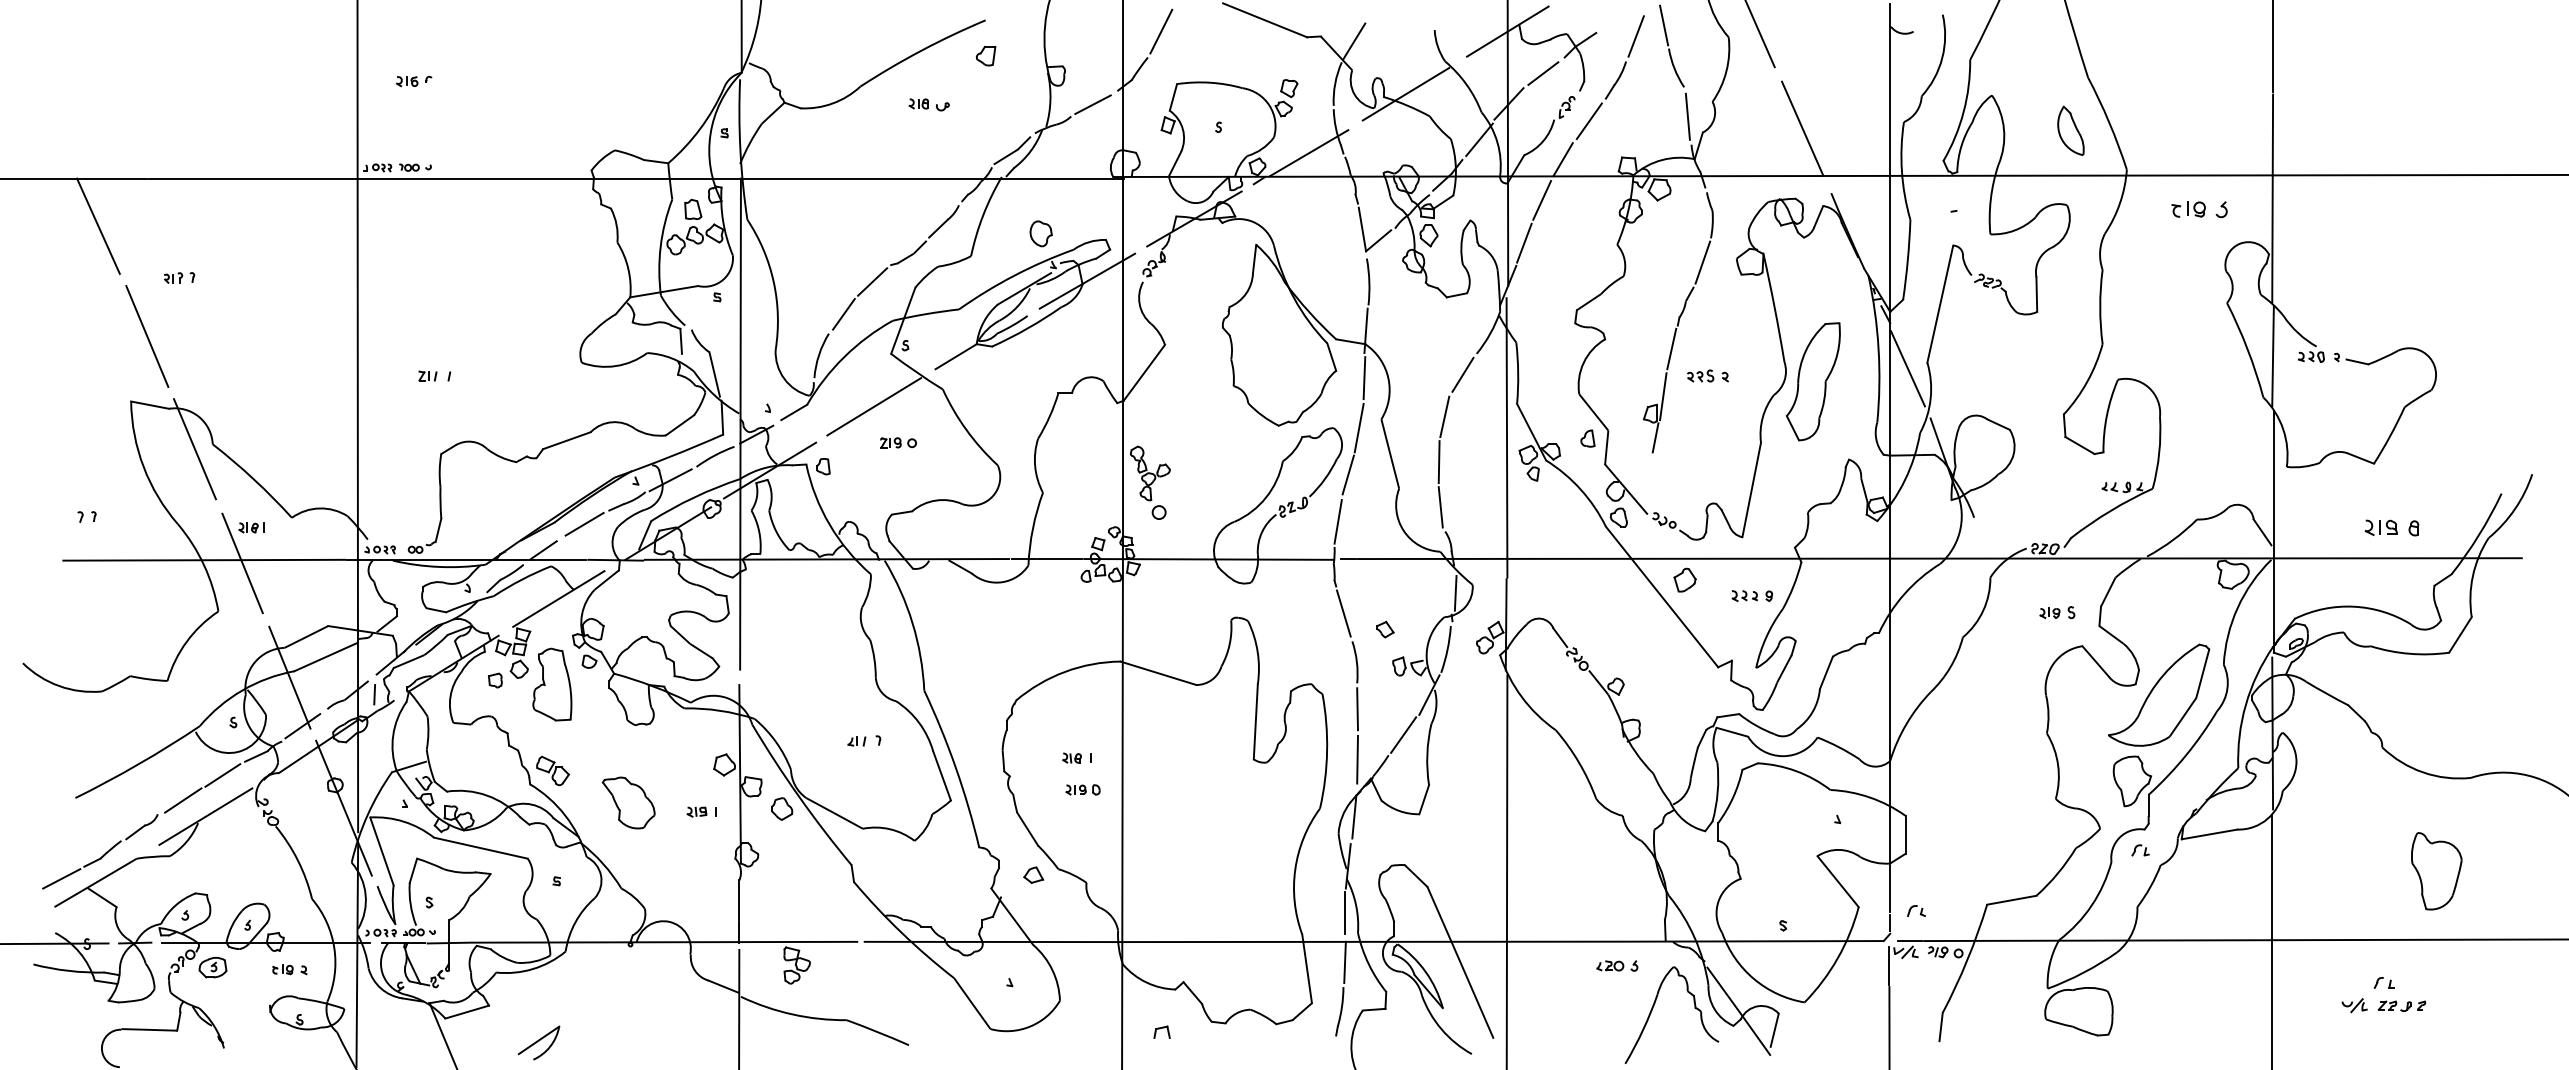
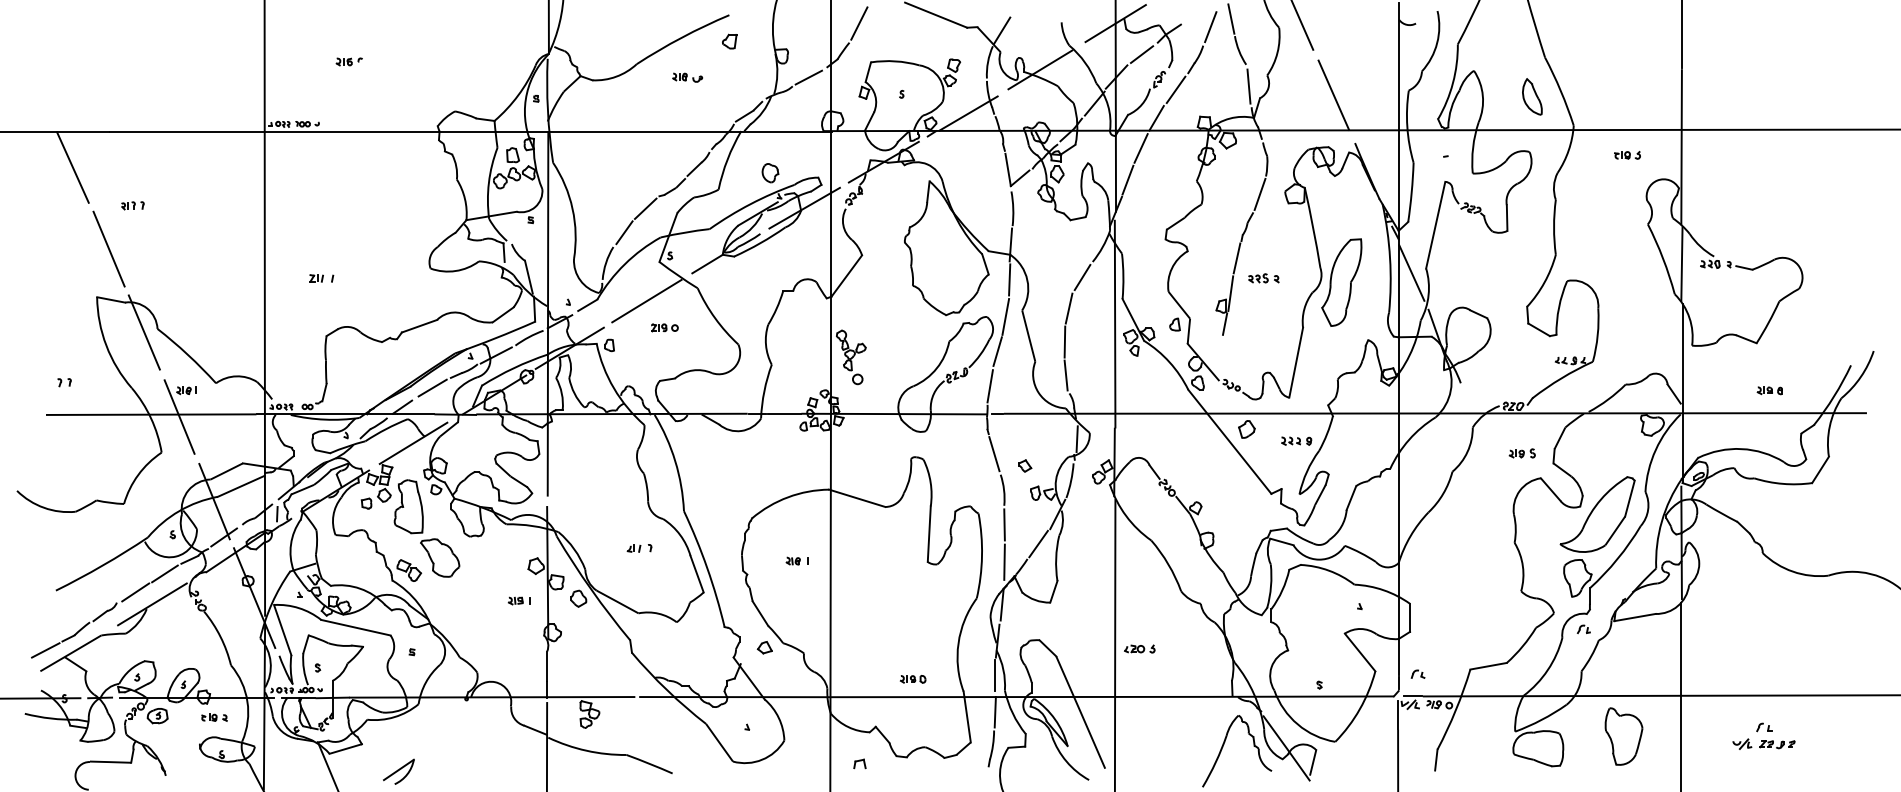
part: (414, 81) -> (349, 61), moved
part: (2199, 209) -> (1627, 155), size x0.62
part: (2391, 527) -> (1769, 390), size x0.62
part: (1082, 789) -> (912, 679), moved
part: (628, 802) -> (439, 557), moved
part: (2436, 871) -> (1623, 736), moved
part: (1617, 965) -> (1139, 648), moved

